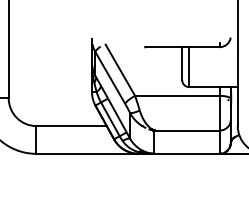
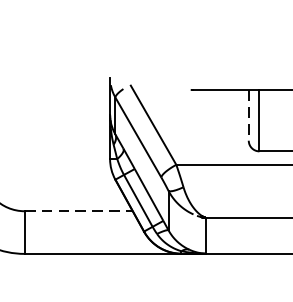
line: (182, 64) -> (249, 116), solid -> dashed
line: (72, 126) -> (80, 211), solid -> dashed

